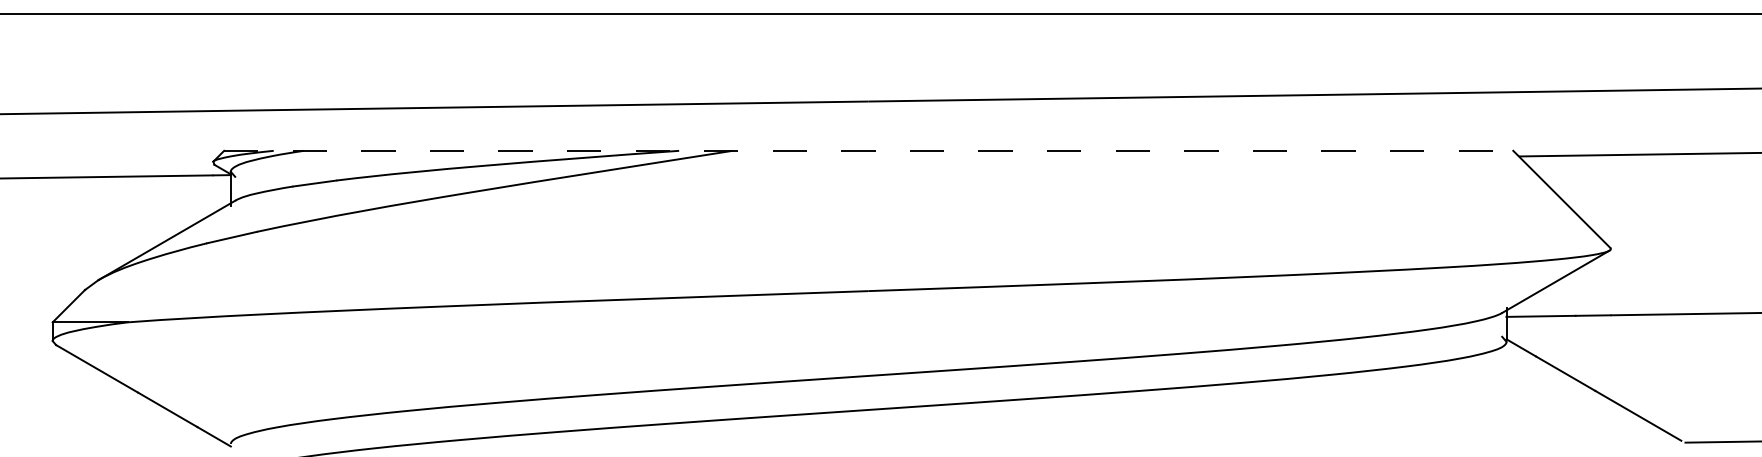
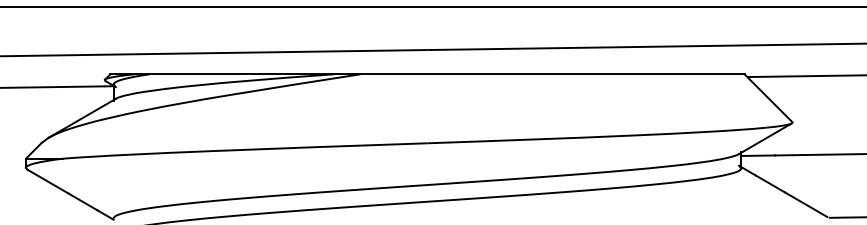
line: (868, 151) -> (427, 74), dashed -> solid

